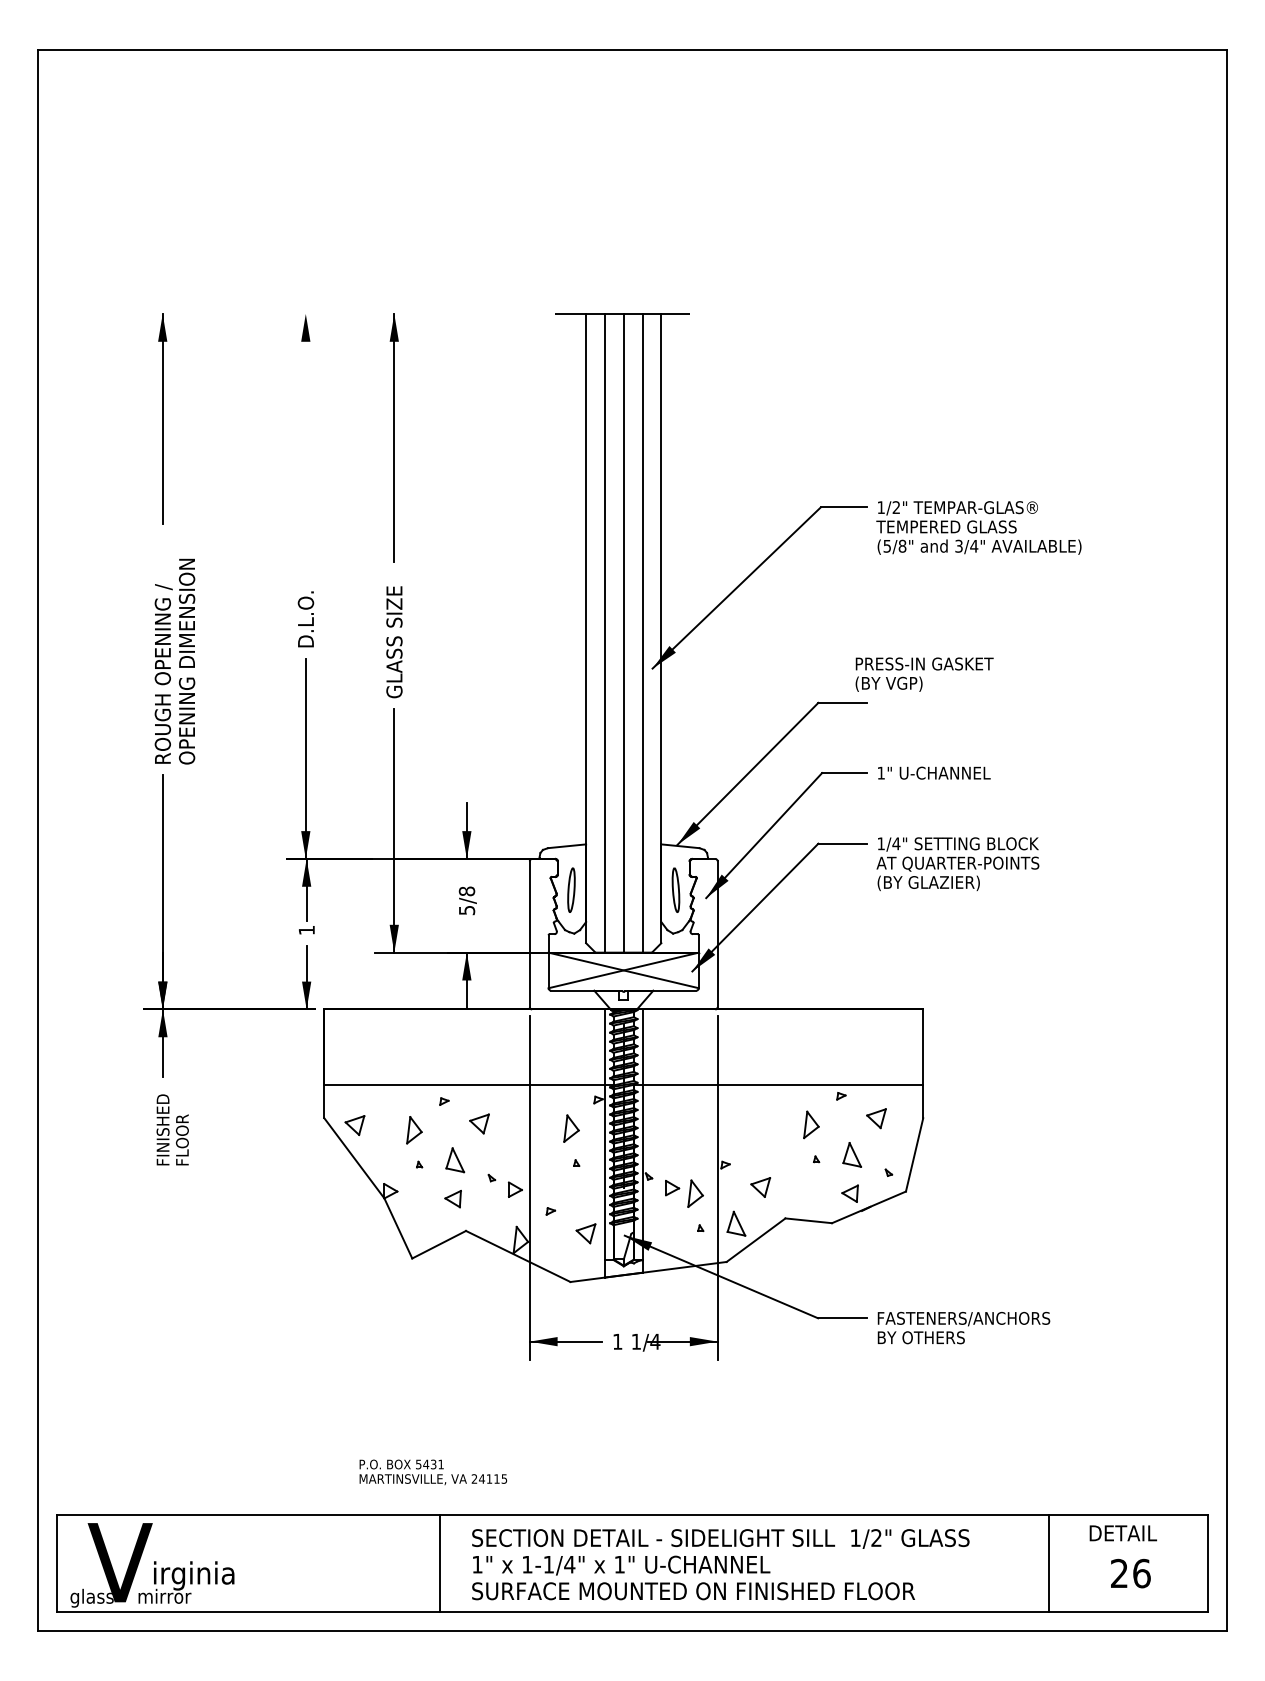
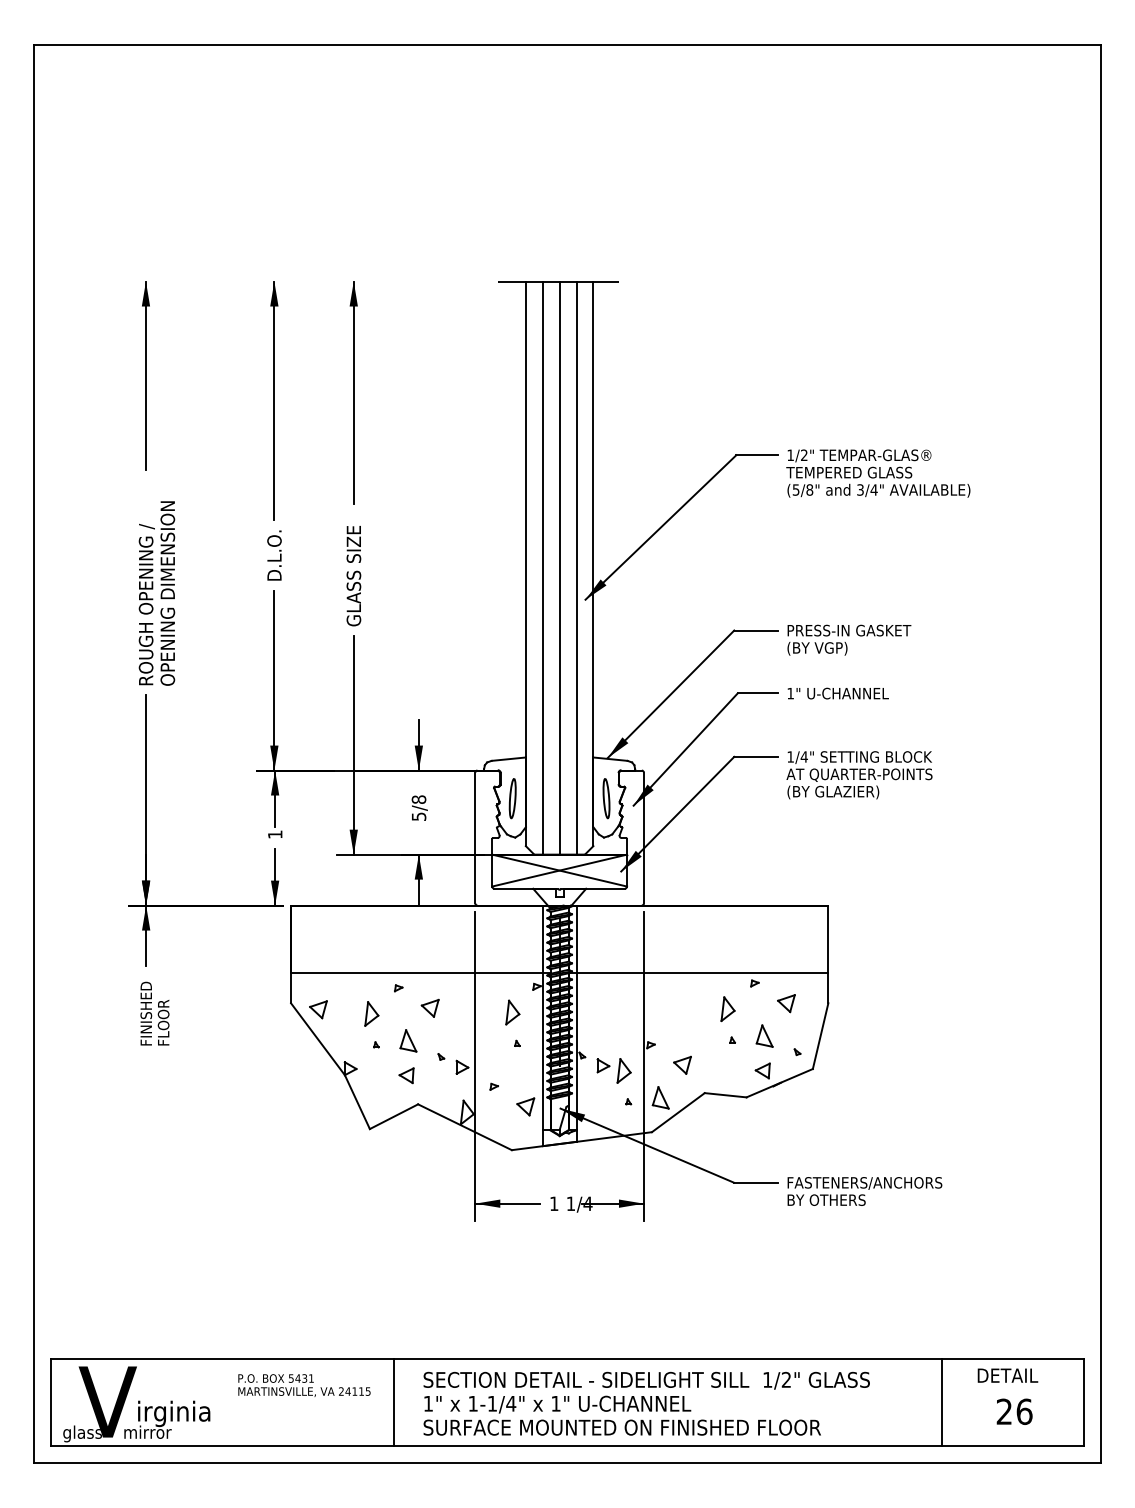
line: (305, 446) -> (274, 400), added
text: (924, 674) -> (849, 640), moved
text: (433, 1472) -> (304, 1385), moved

